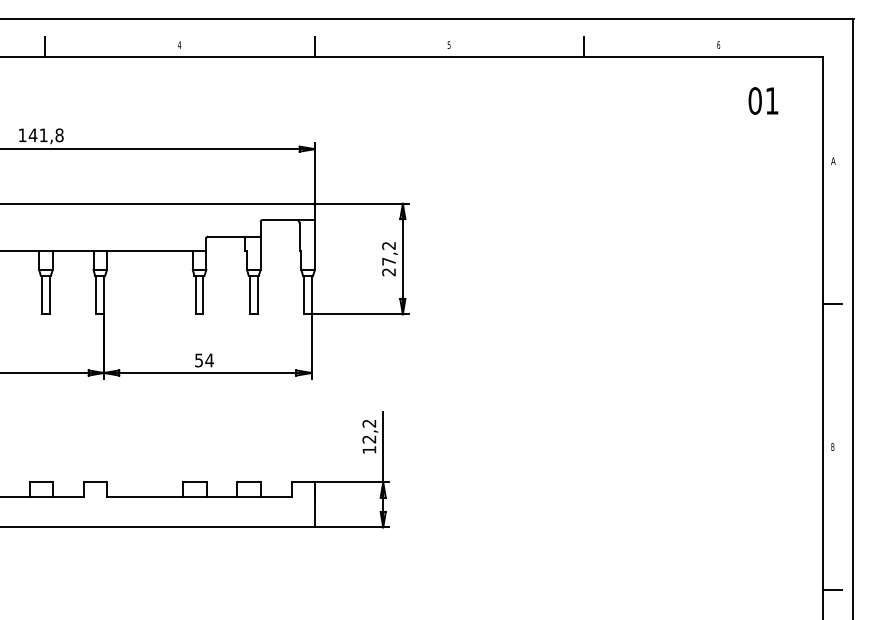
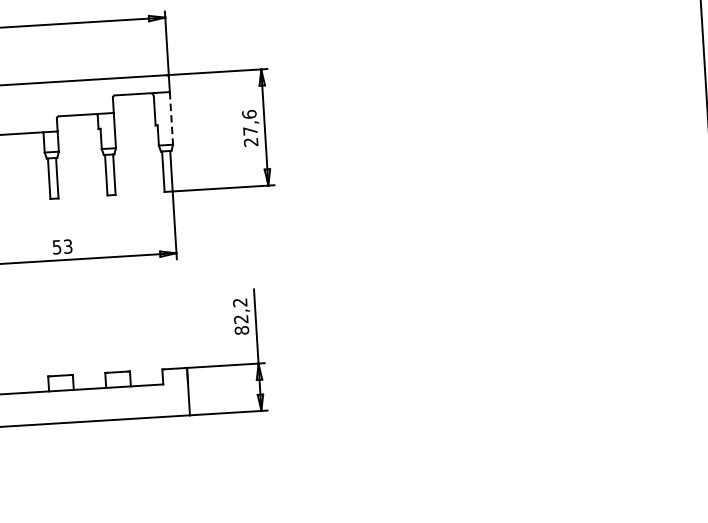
line: (314, 245) -> (171, 118), solid -> dashed
text: (388, 245) -> (248, 114), 27,2 -> 27,6
text: (209, 360) -> (68, 246), 54 -> 53
text: (369, 449) -> (242, 329), 12,2 -> 82,2

